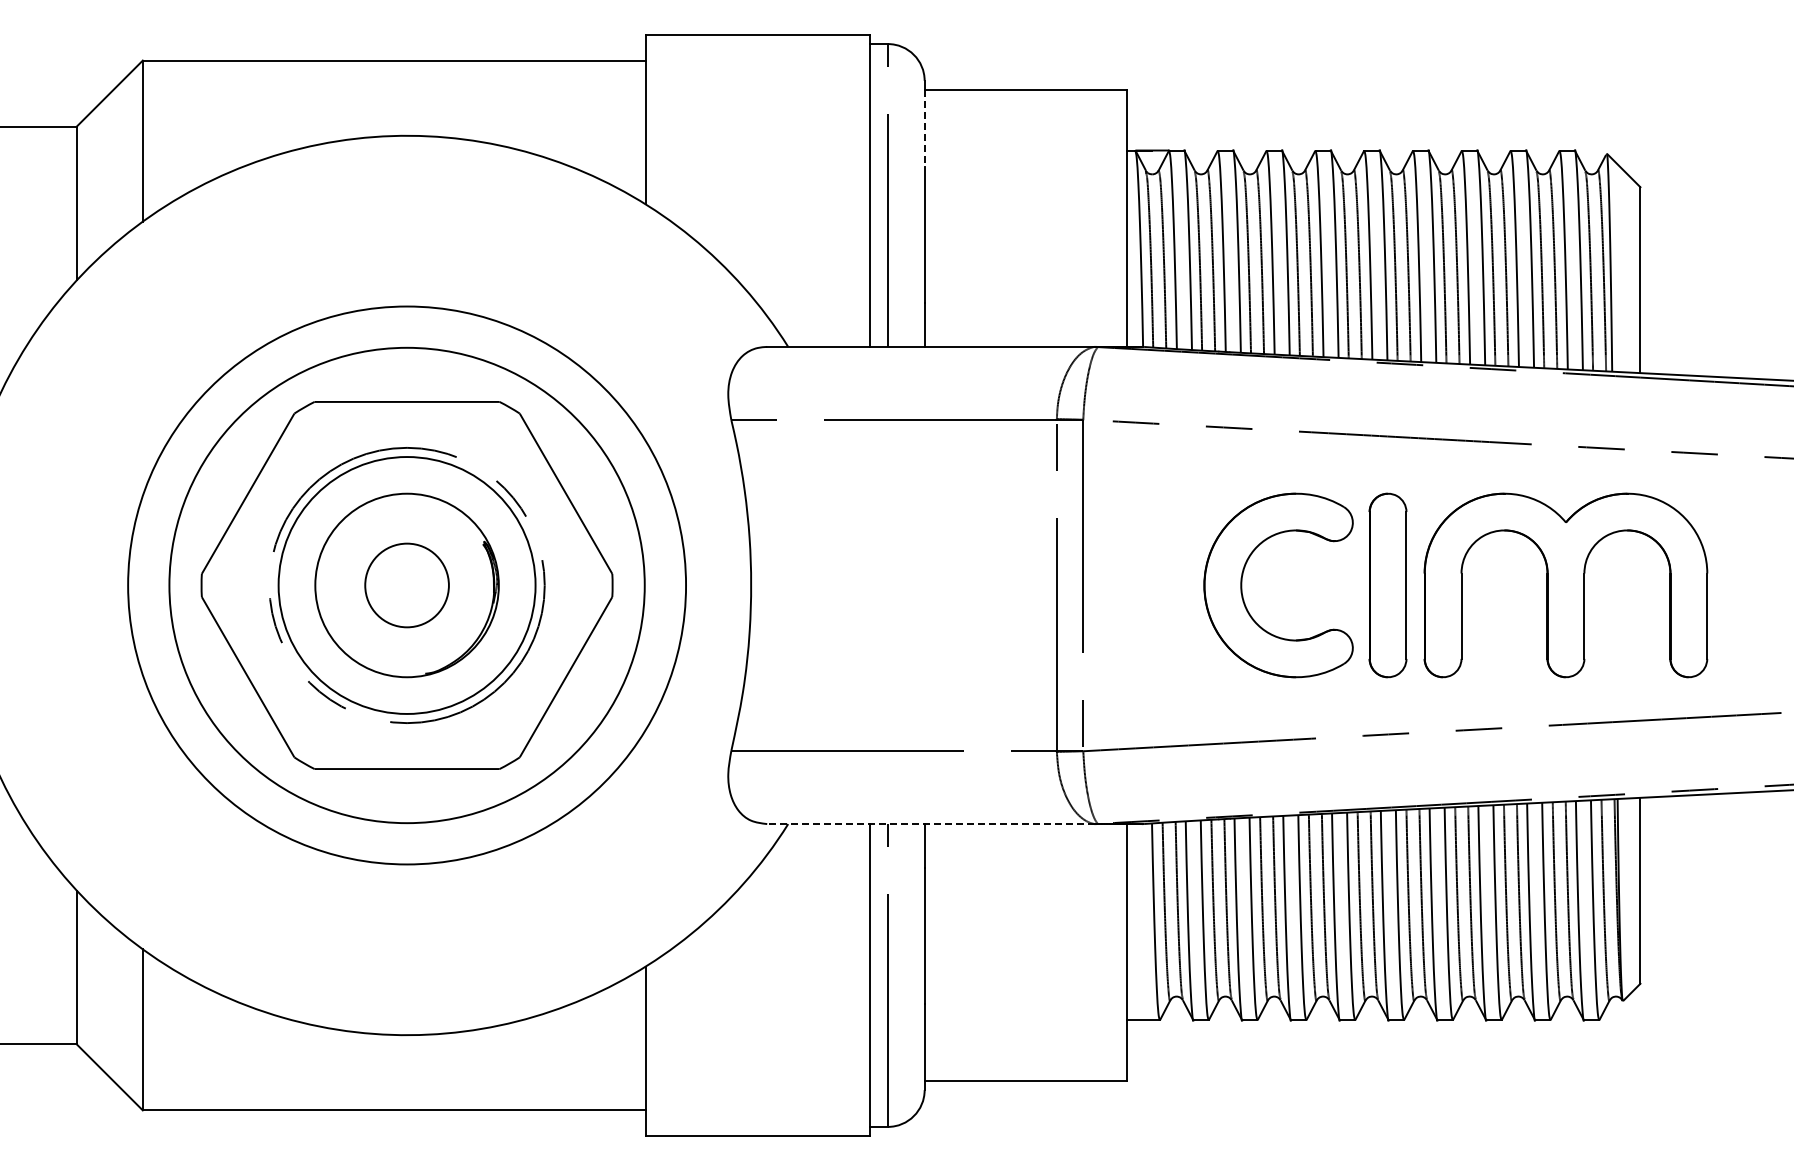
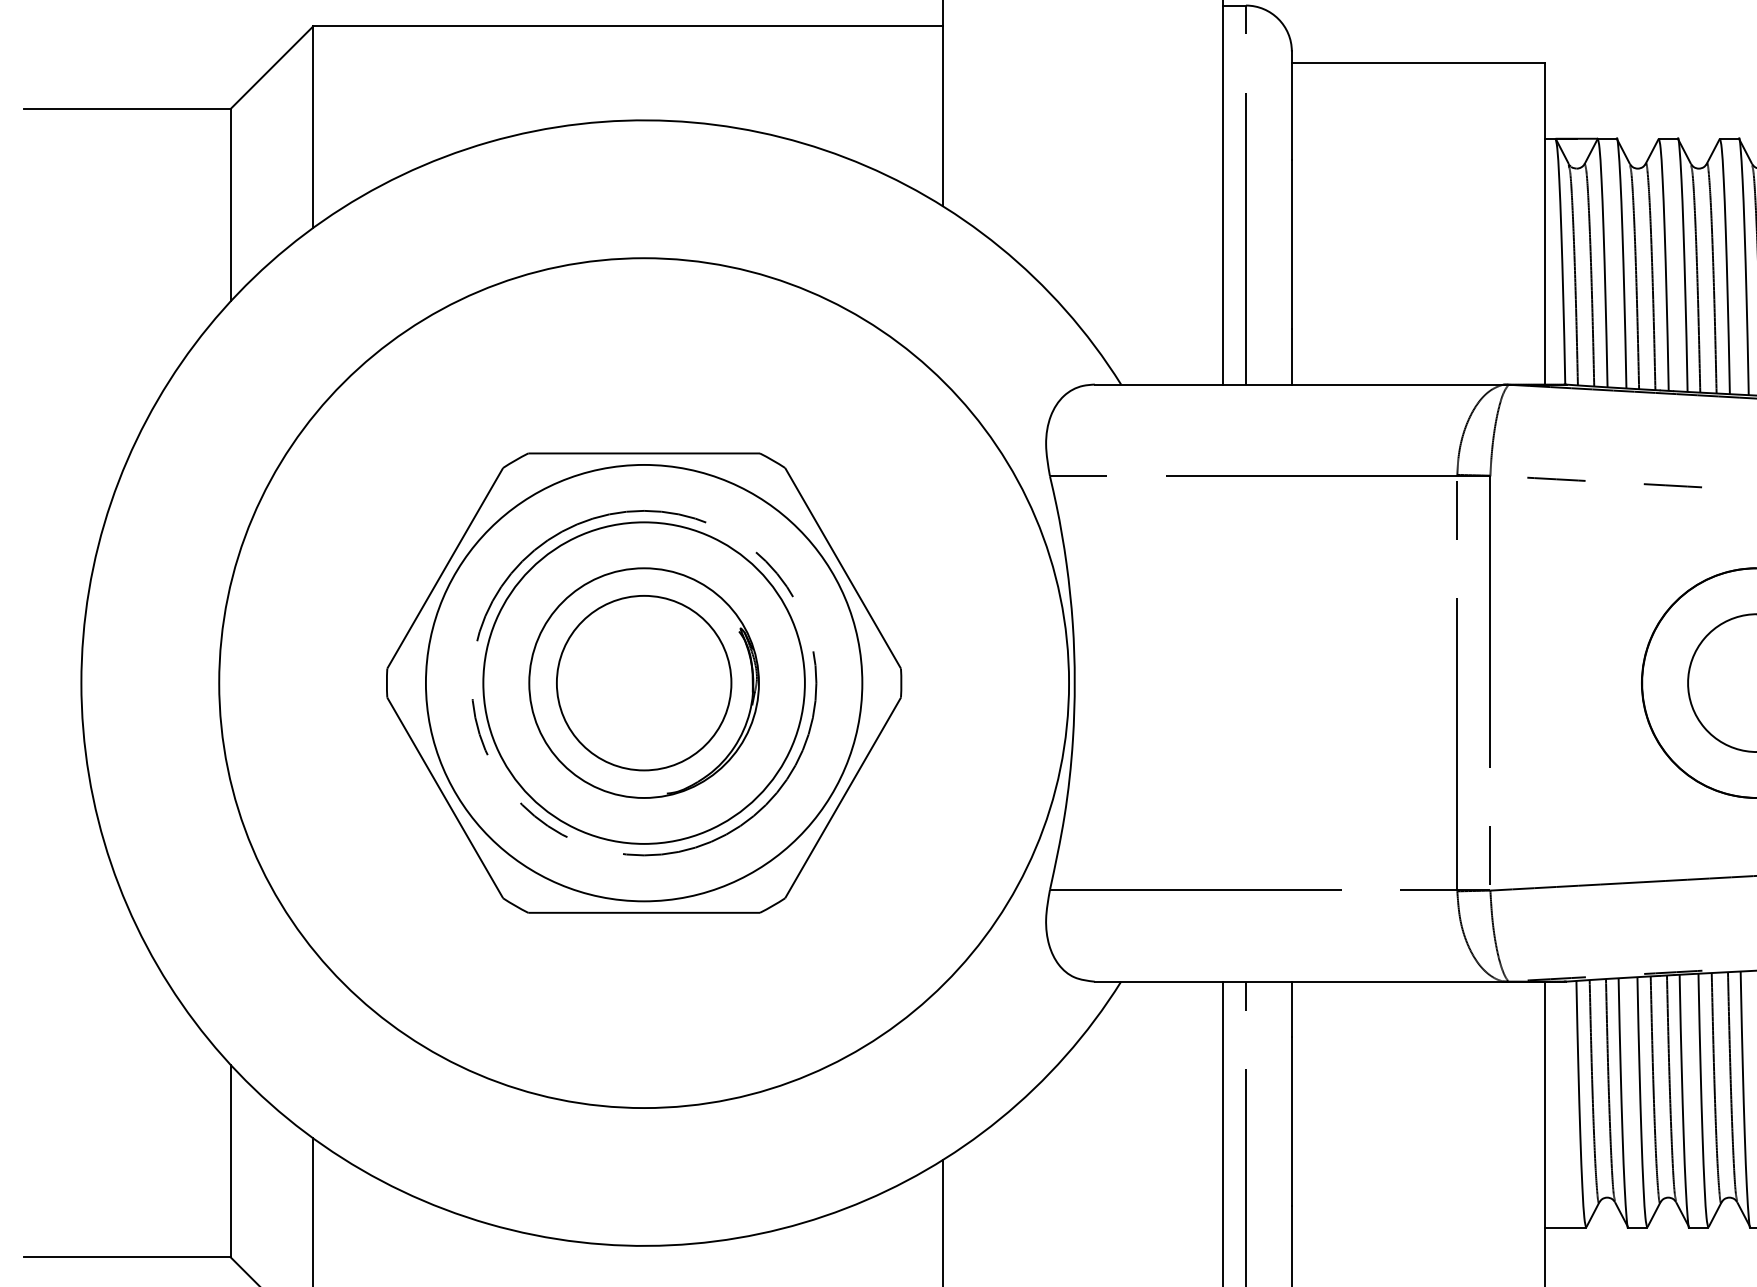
line: (924, 128) -> (1291, 111), dashed -> solid
circle: (406, 585) -> (643, 683), size x0.62
circle: (406, 585) -> (643, 683), size x1.43
circle: (406, 585) -> (643, 683), size x1.67
line: (930, 824) -> (1299, 982), dashed -> solid

